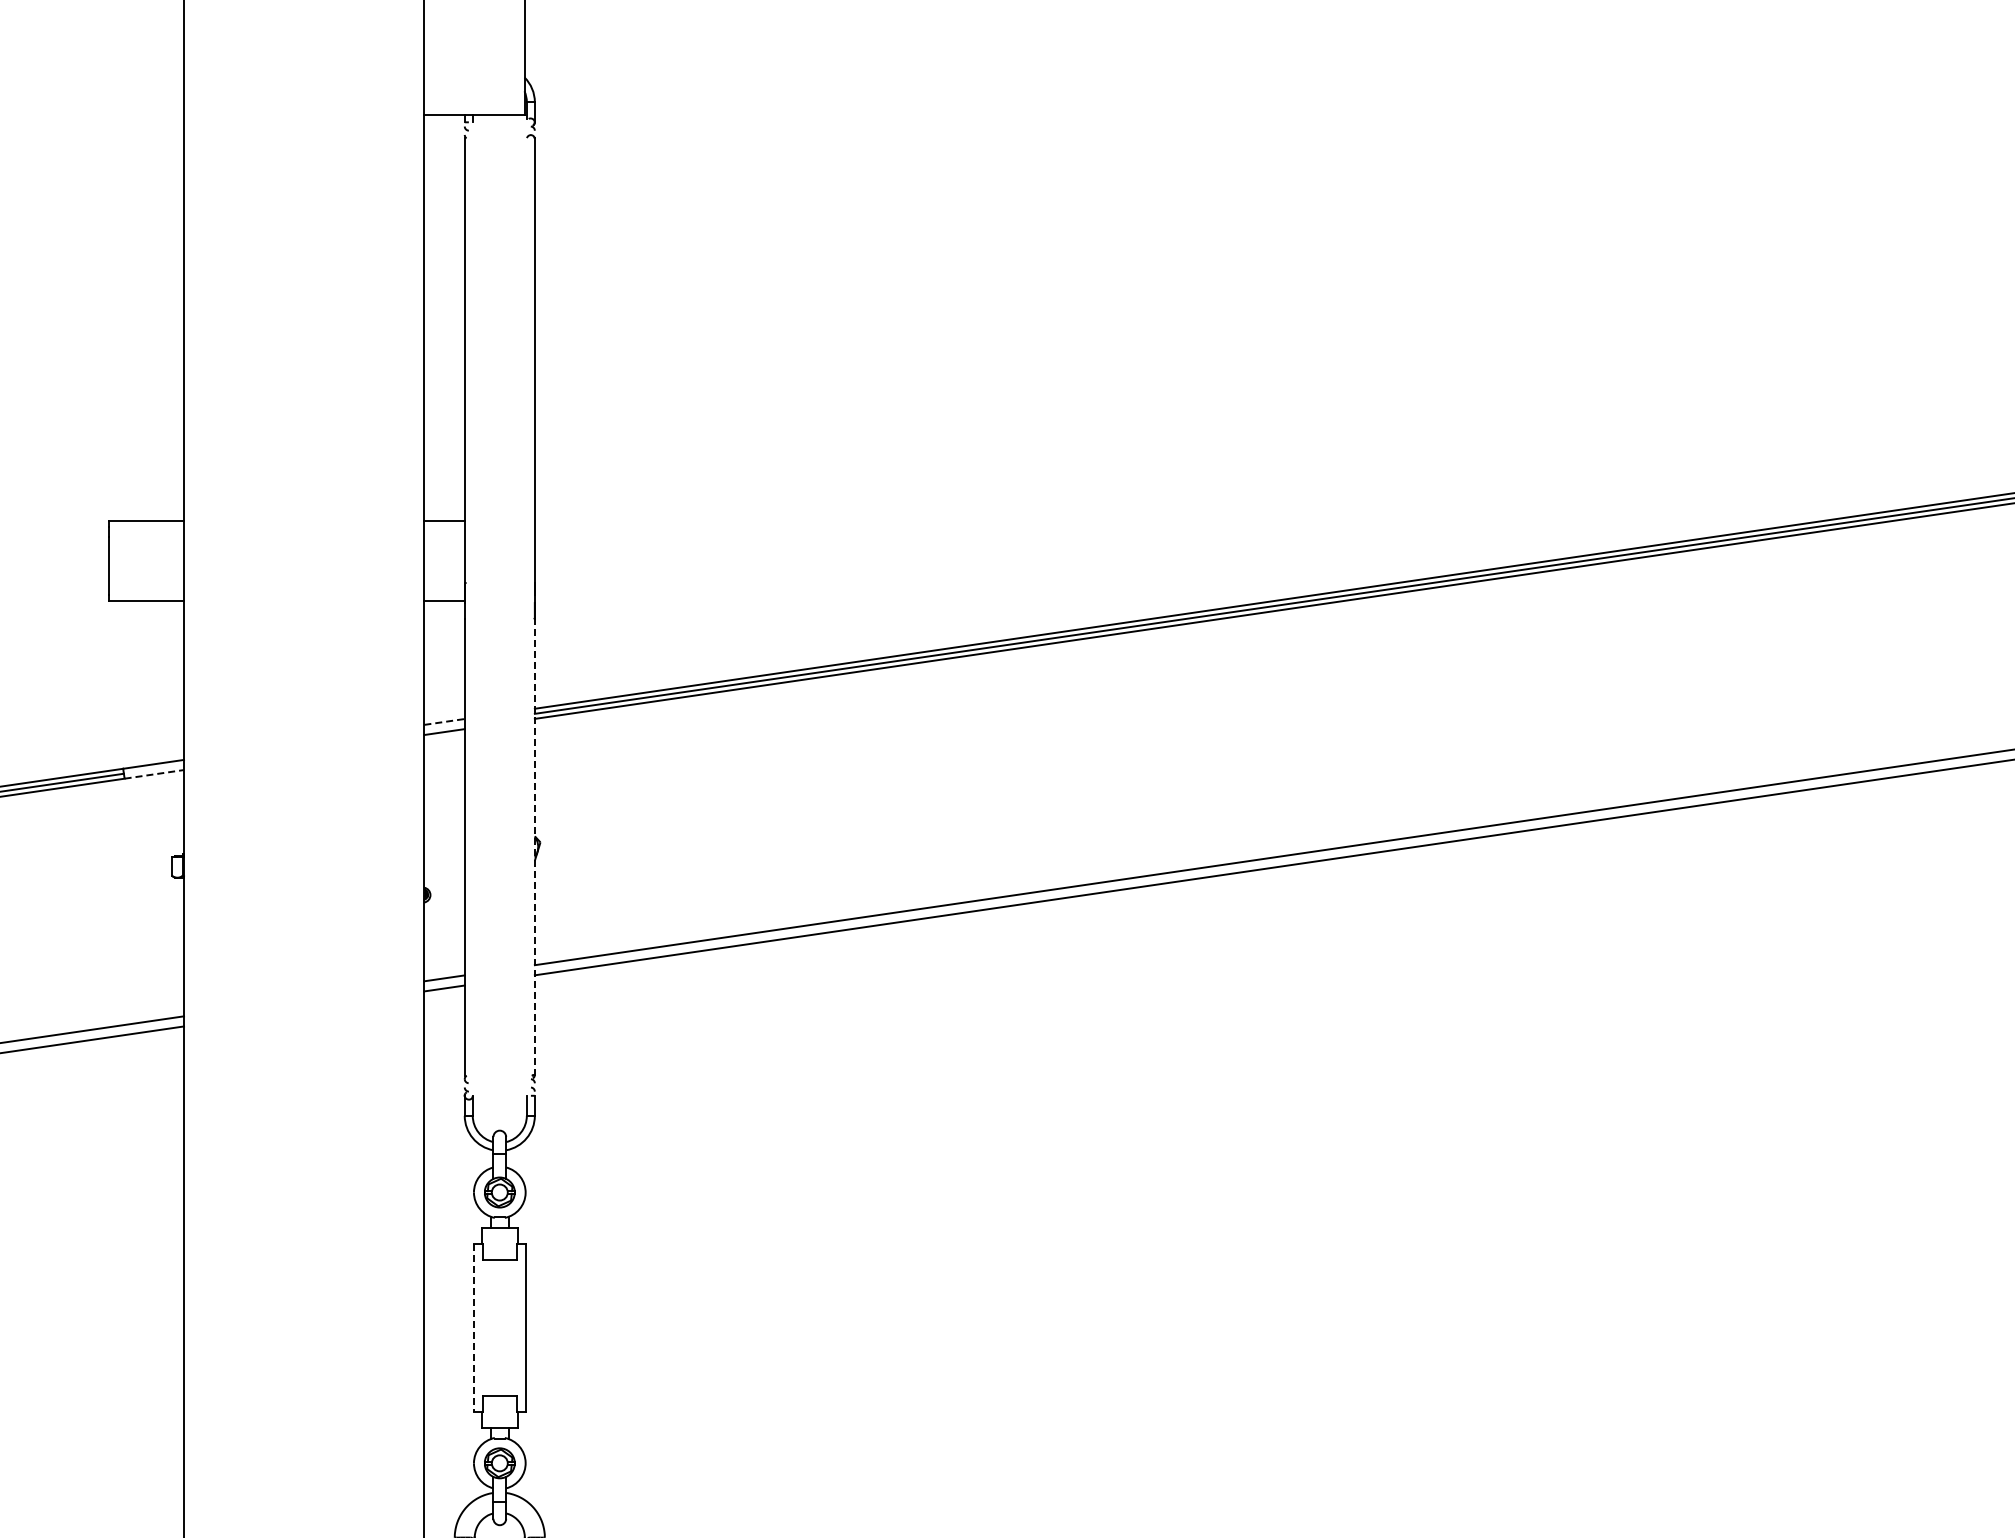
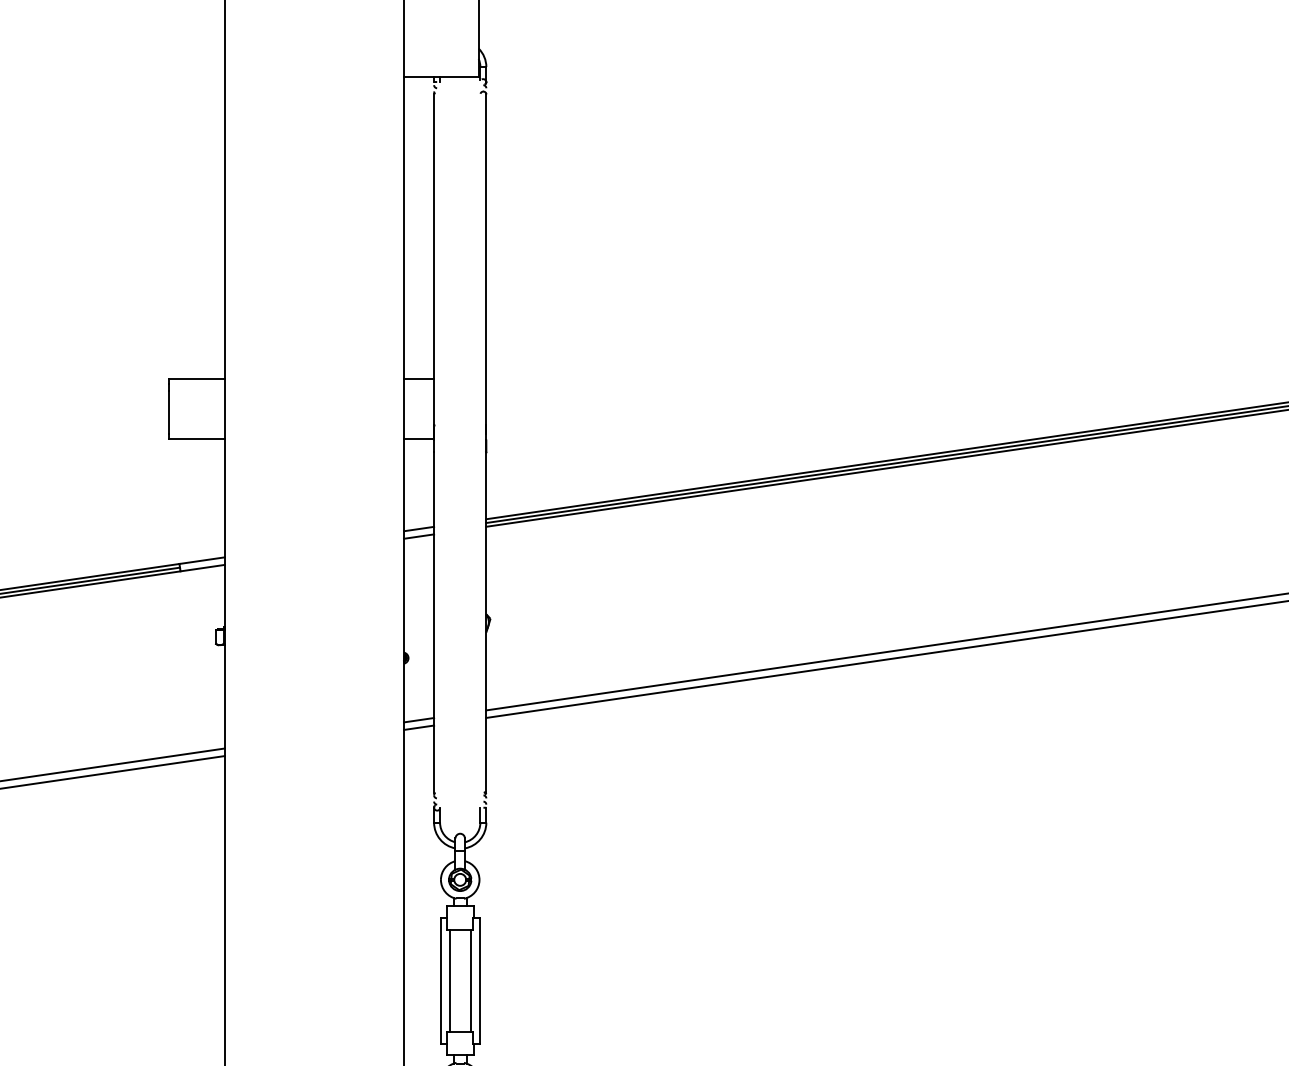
line: (445, 721) -> (419, 528), dashed -> solid
line: (154, 774) -> (202, 568), dashed -> solid
line: (534, 846) -> (486, 621), dashed -> solid
line: (485, 1327) -> (449, 980), added
line: (513, 1327) -> (470, 980), added
line: (473, 1328) -> (440, 981), dashed -> solid

